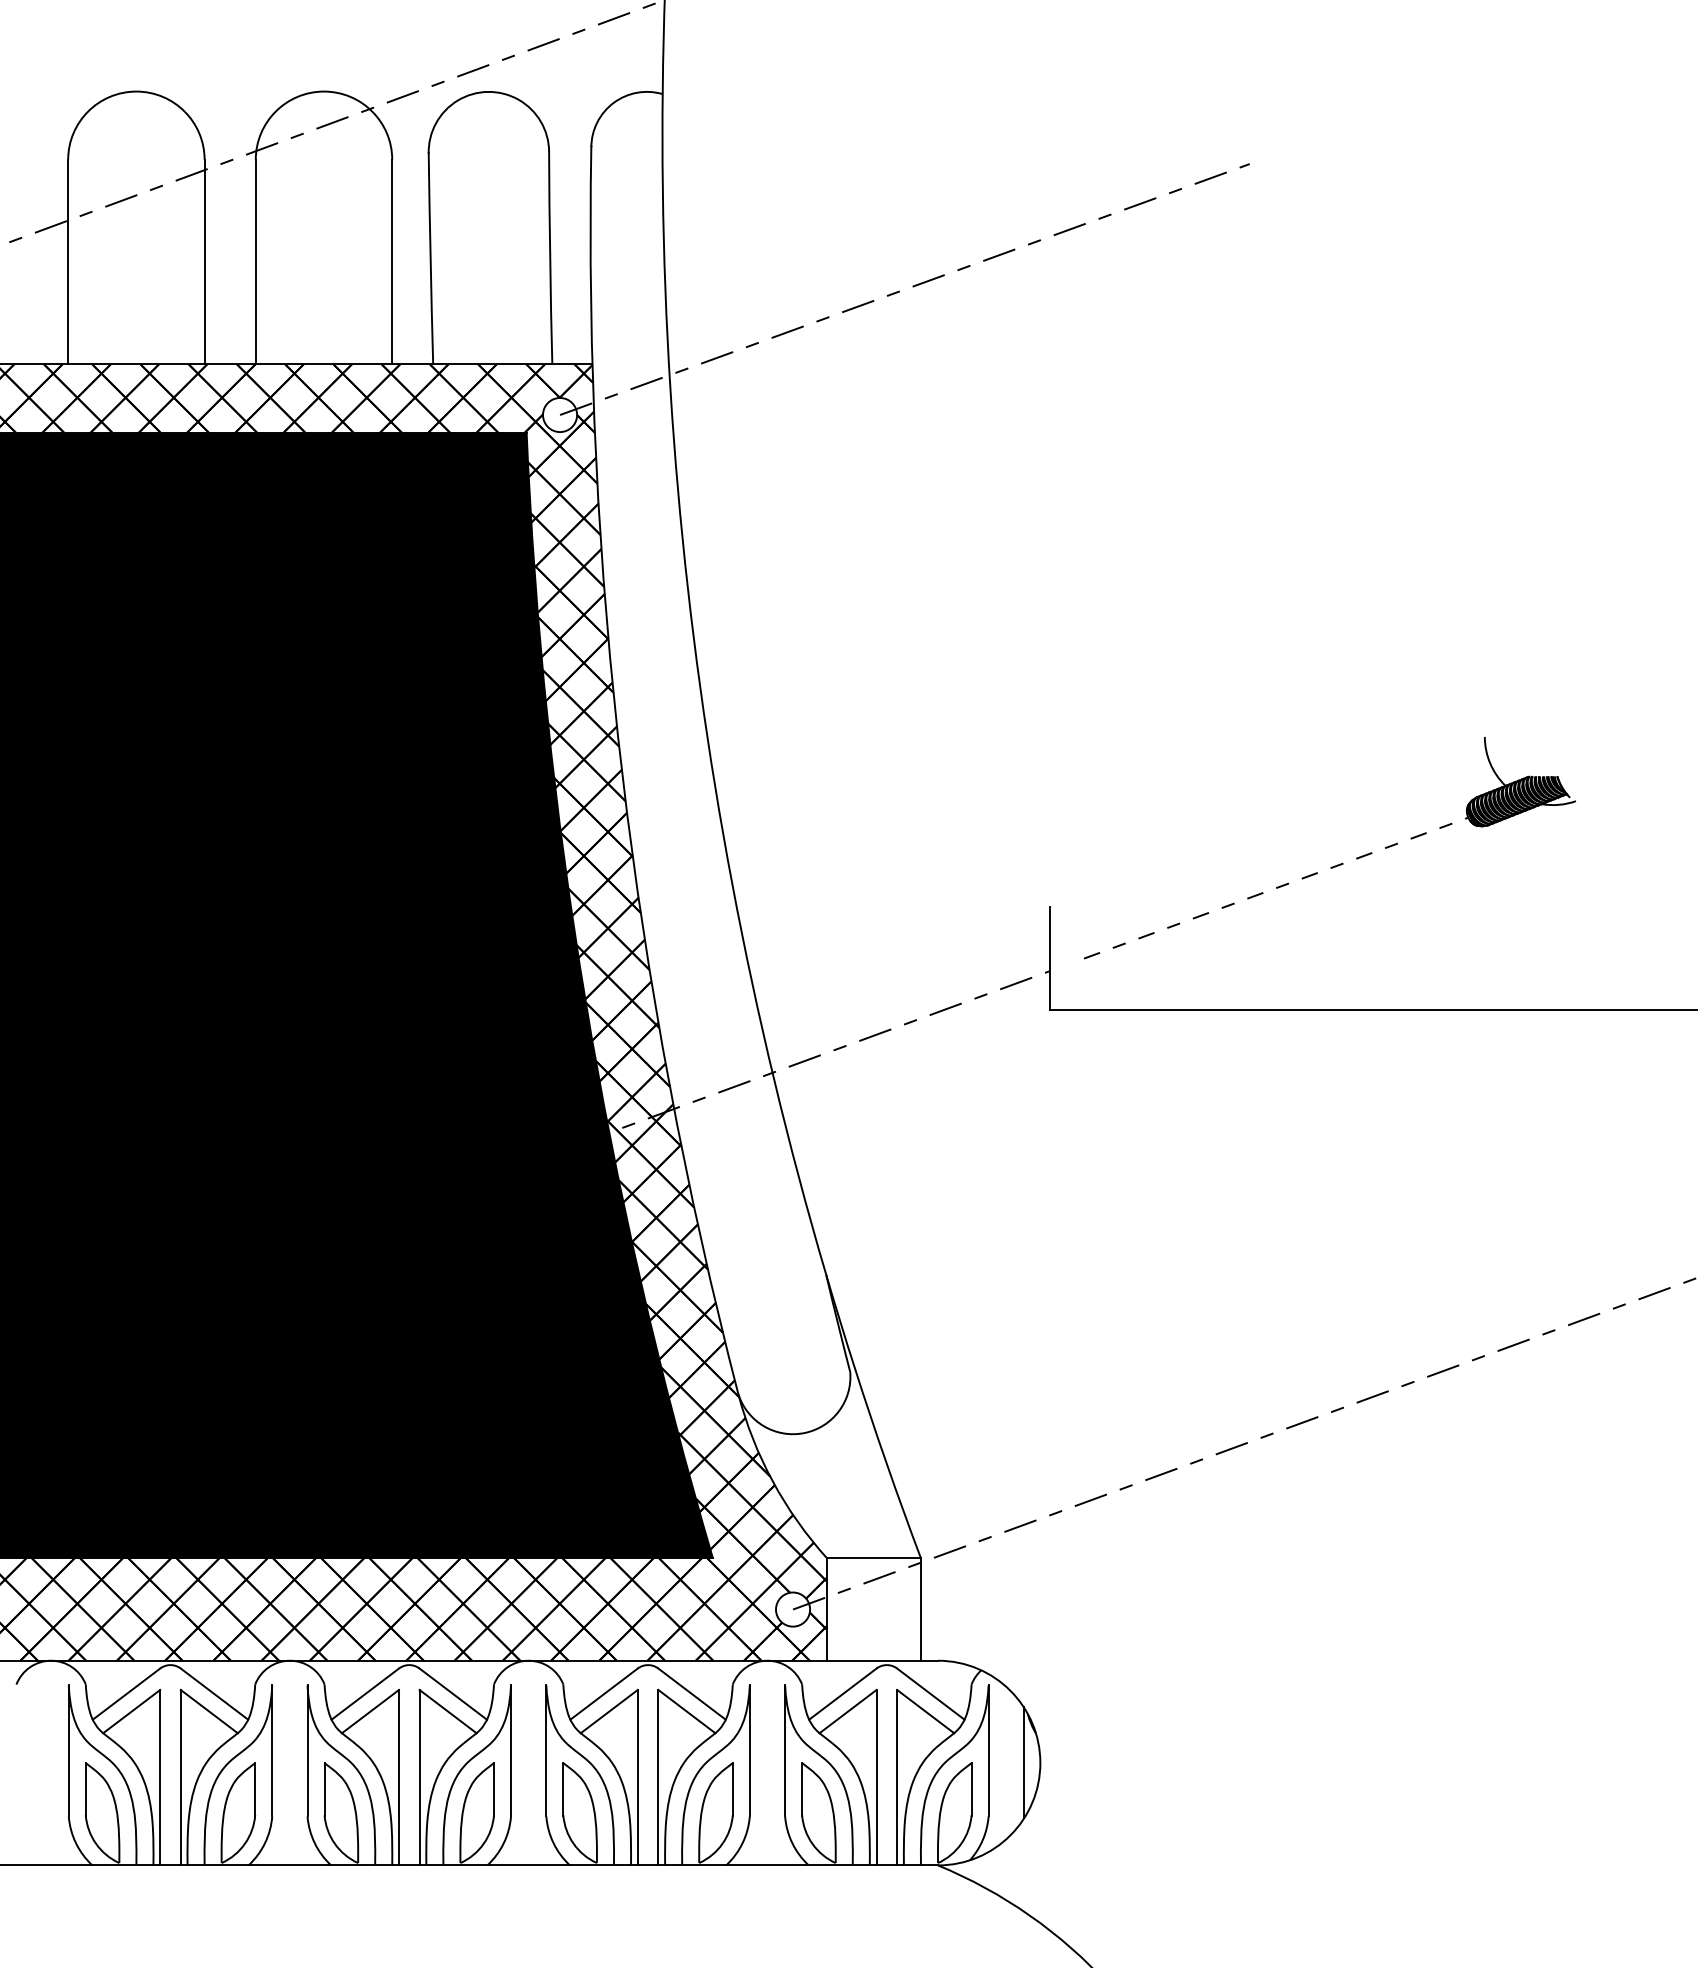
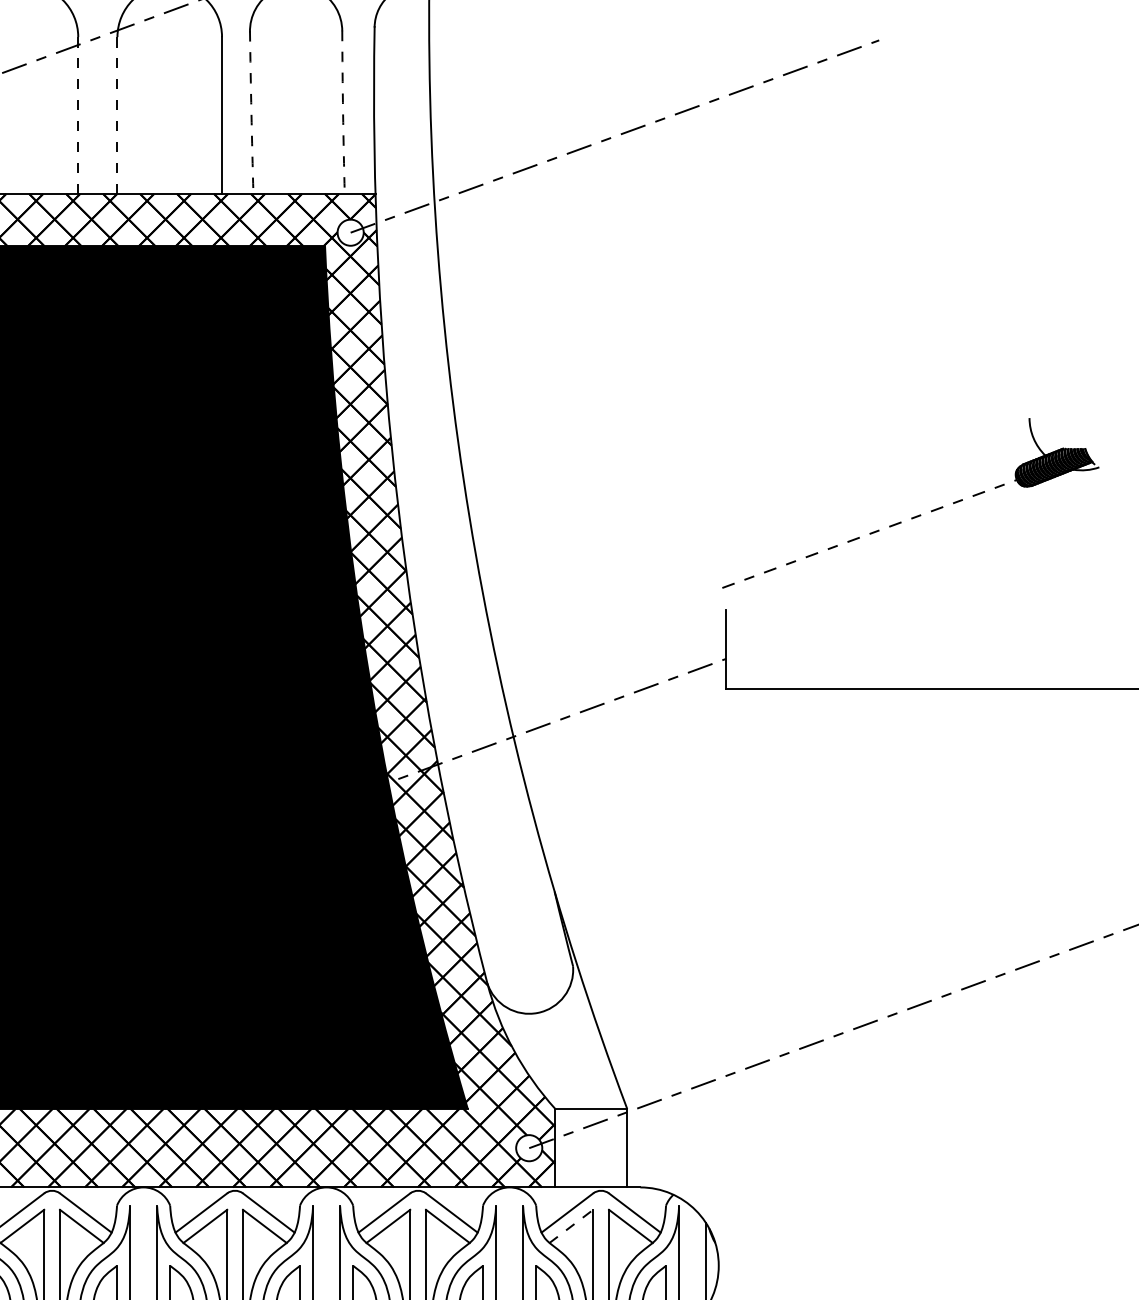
arc: (430, 258) -> (251, 112), solid -> dashed
arc: (550, 258) -> (343, 112), solid -> dashed
line: (204, 262) -> (78, 115), solid -> dashed
line: (255, 262) -> (117, 115), solid -> dashed
part: (1334, 865) -> (914, 516), moved
line: (848, 1711) -> (571, 1226), solid -> dashed

